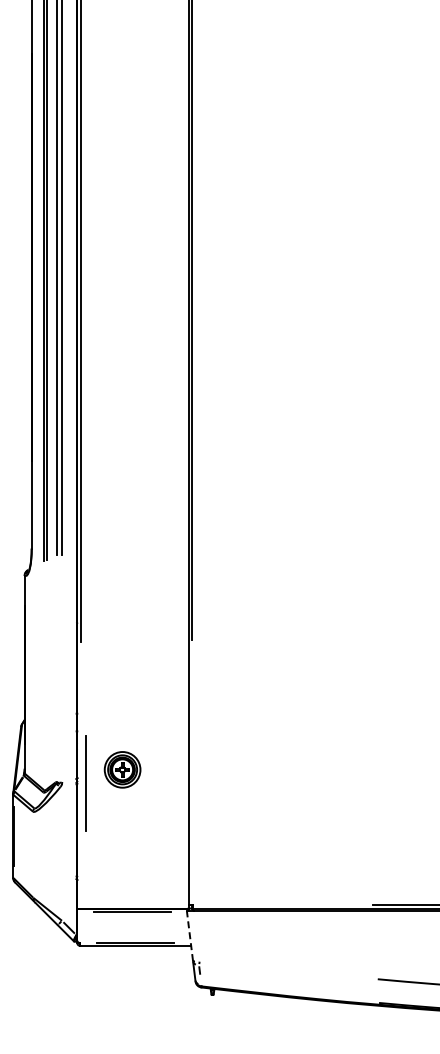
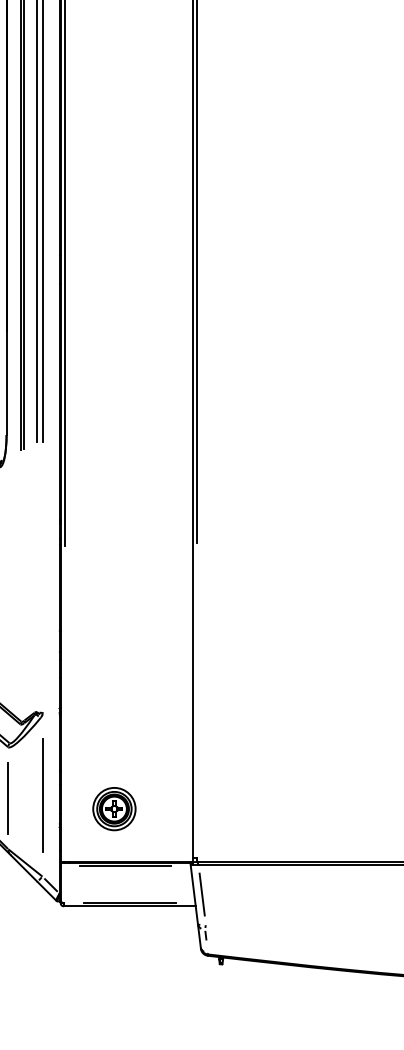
part: (122, 769) -> (114, 808), moved
line: (85, 783) -> (41, 795), moved
line: (33, 854) -> (8, 797), added
line: (189, 935) -> (193, 894), dashed -> solid
line: (196, 935) -> (202, 894), added

